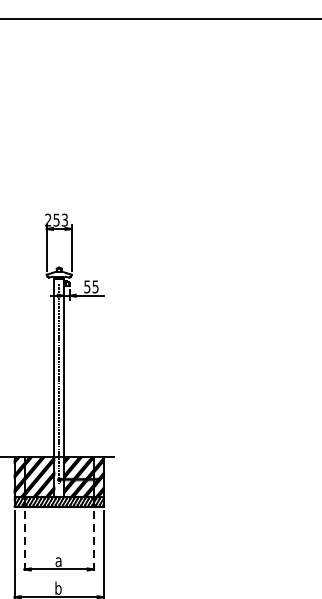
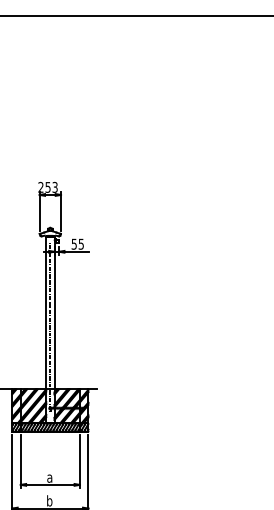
line: (24, 541) -> (20, 461), dashed -> solid
line: (93, 541) -> (79, 461), dashed -> solid

